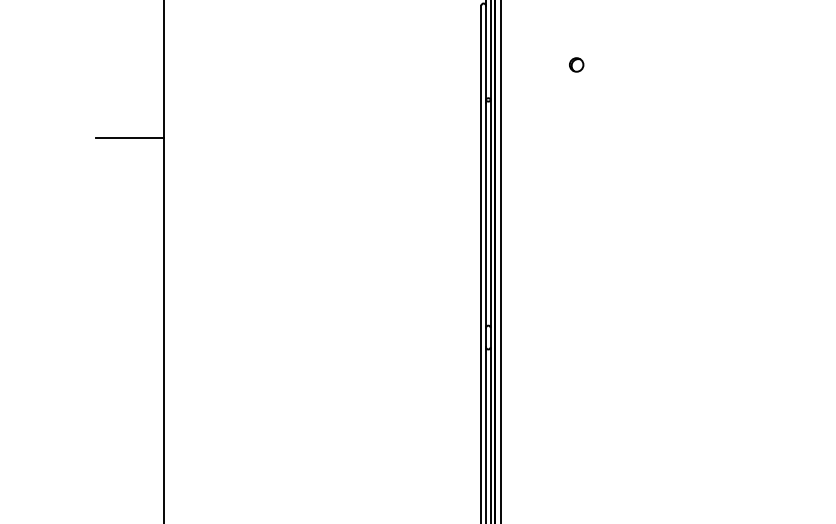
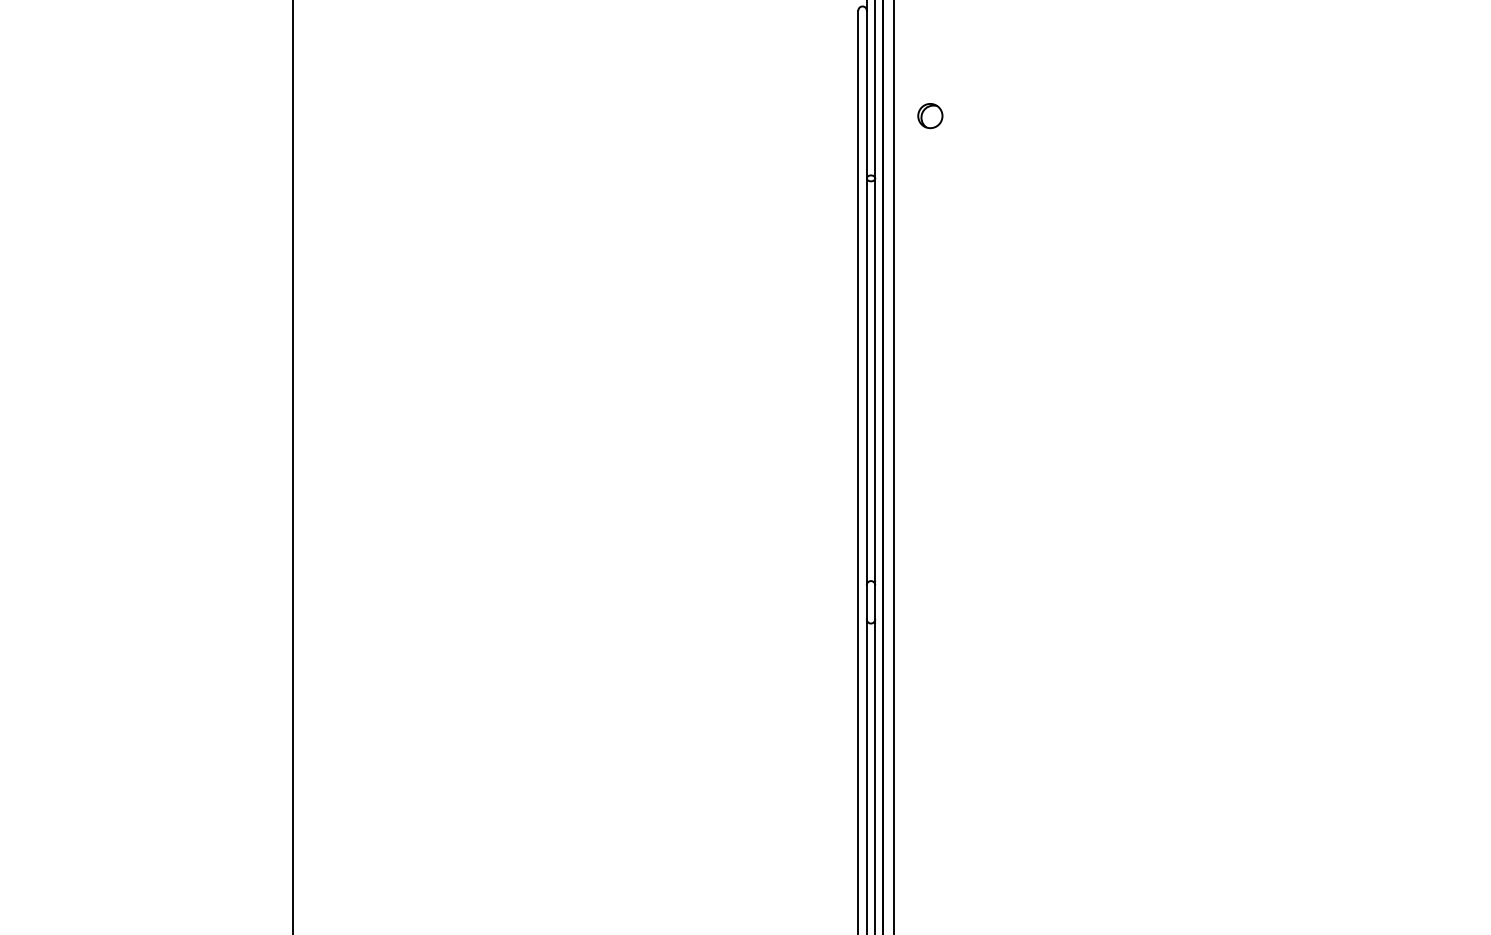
circle: (576, 64) -> (930, 115), moved
line: (130, 138) -> (232, 247), removed

